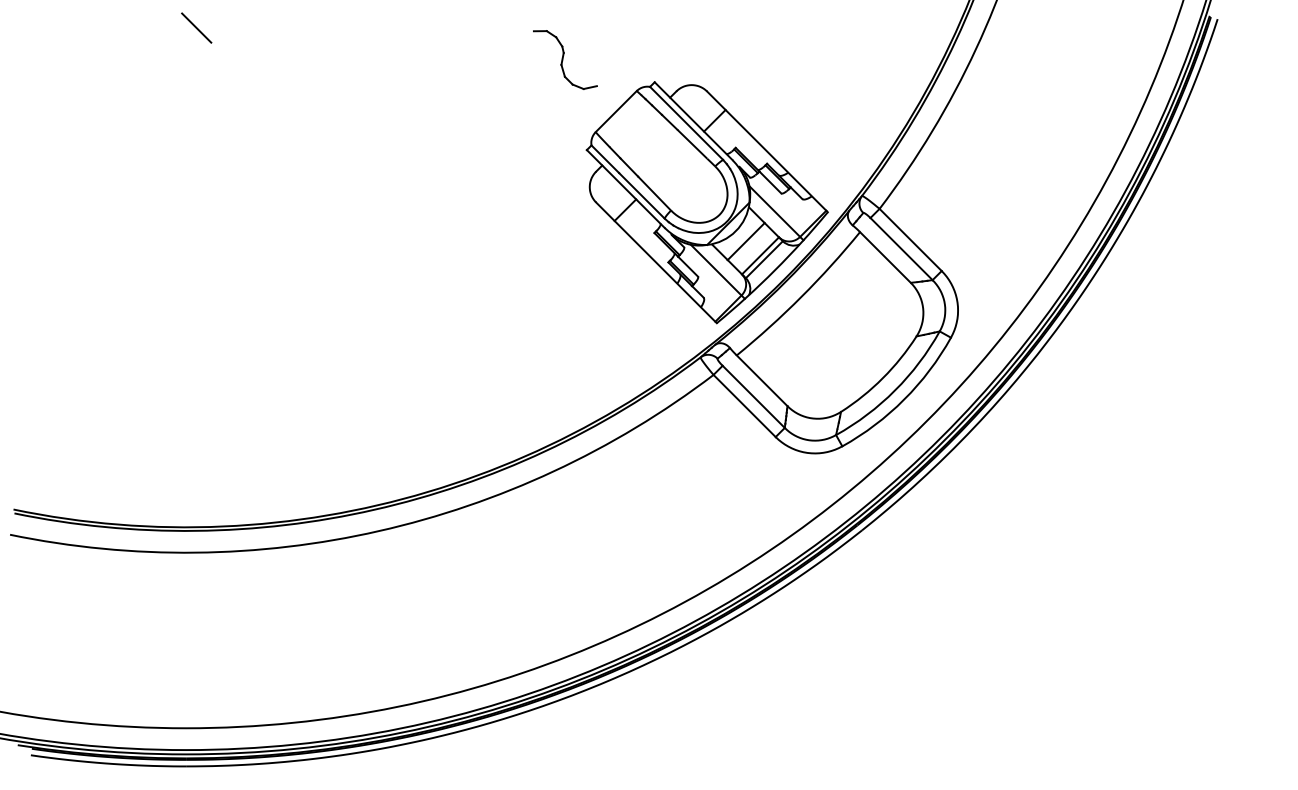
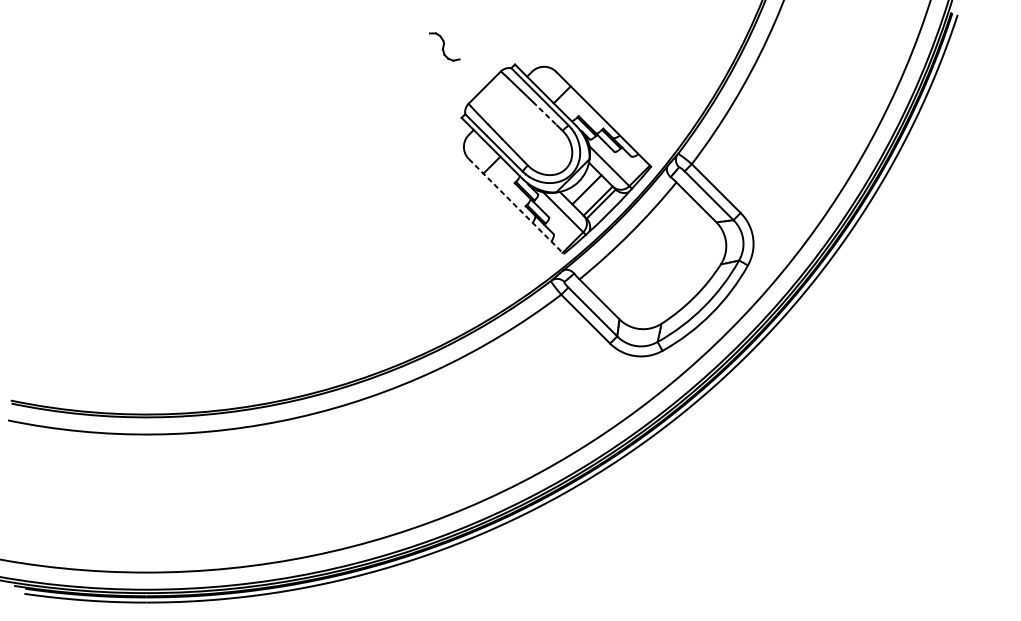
line: (196, 27) -> (154, 21), removed
part: (565, 59) -> (444, 46), size x0.6
line: (691, 143) -> (543, 112), solid -> dashed
line: (656, 263) -> (516, 207), solid -> dashed

